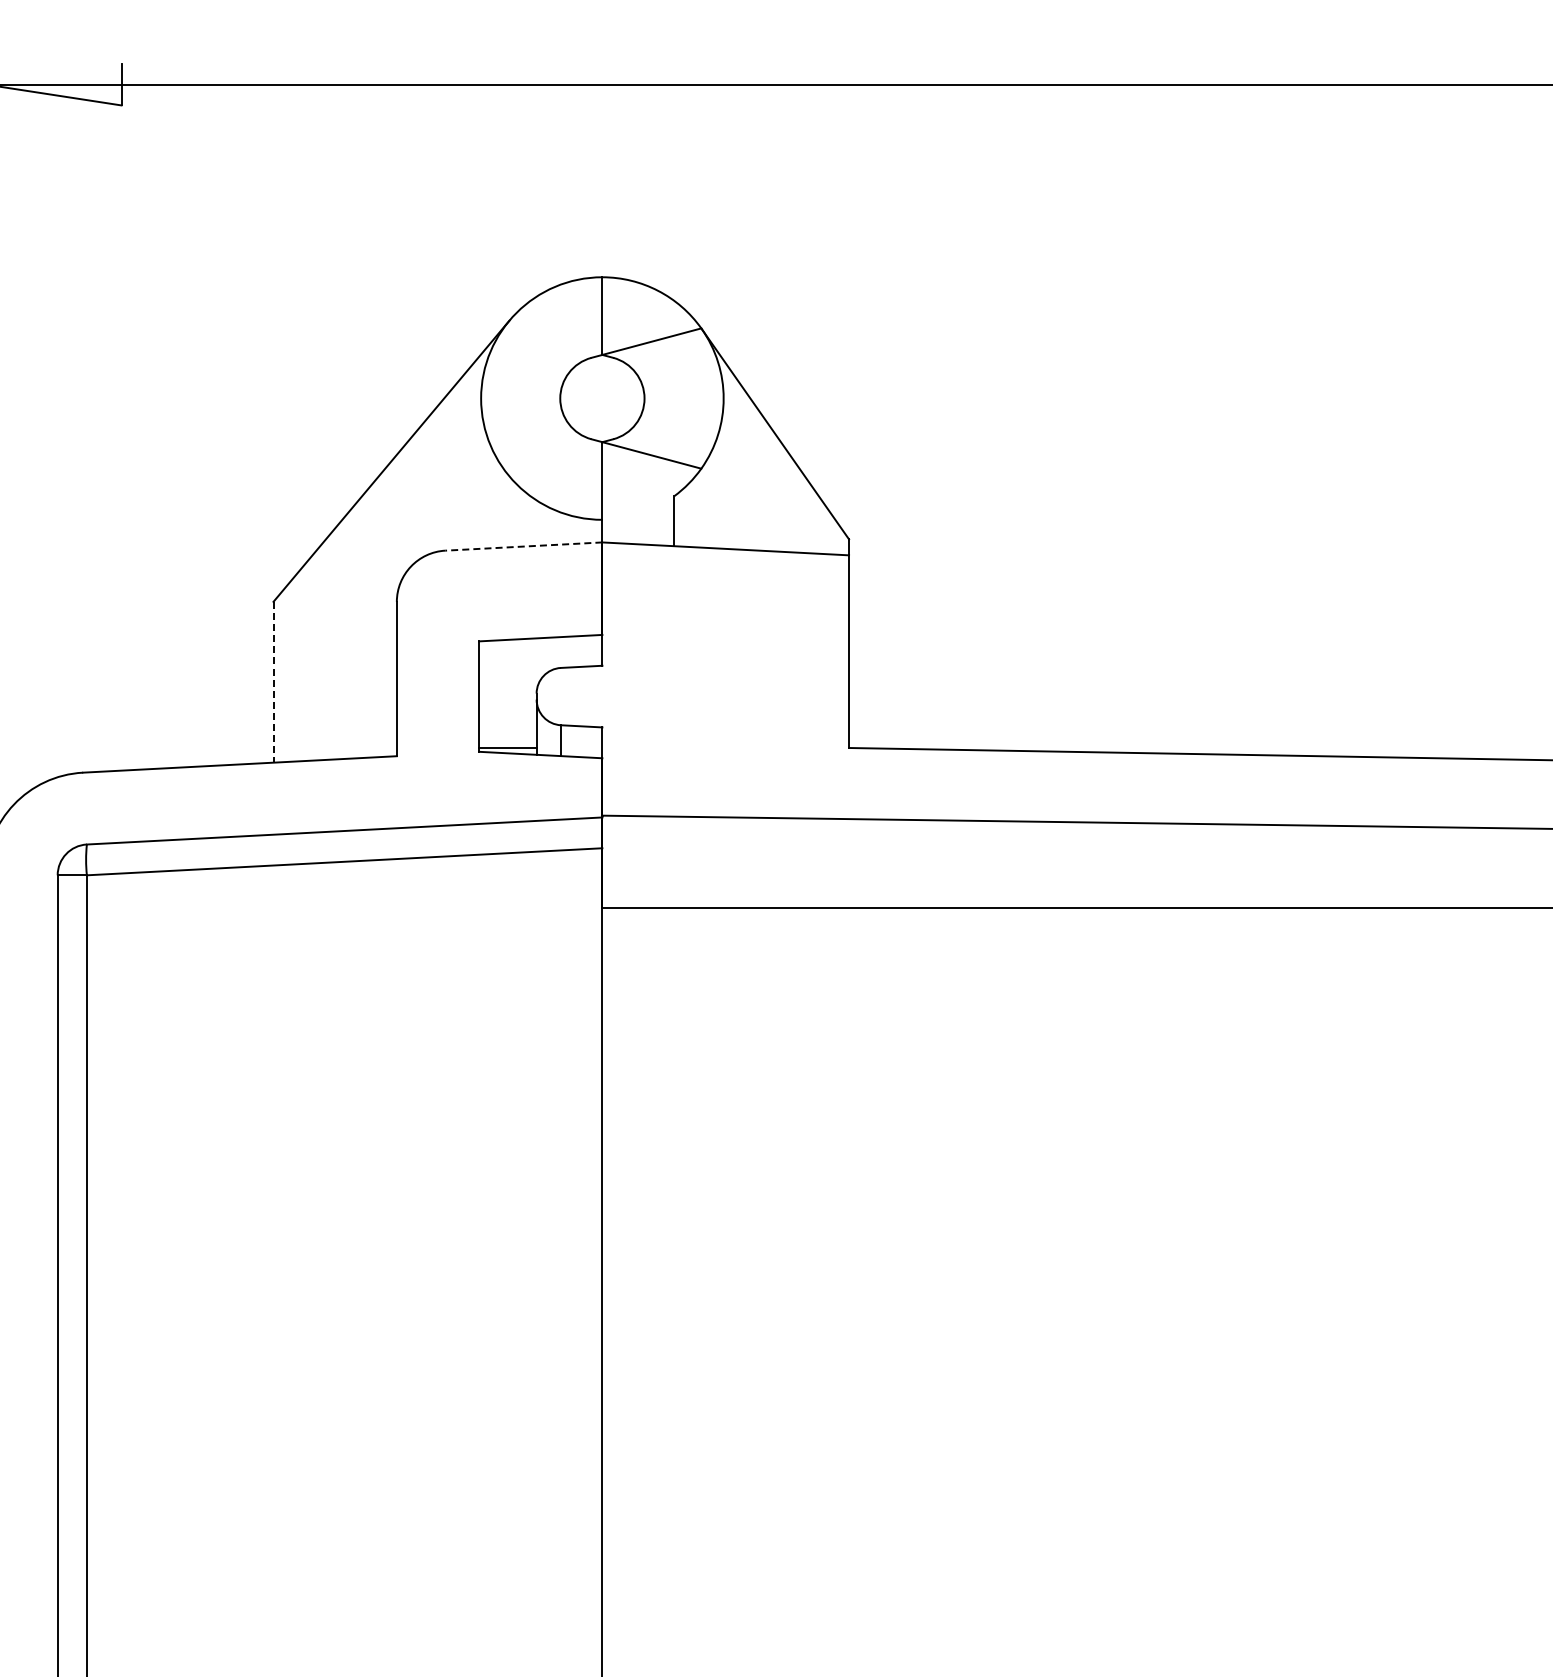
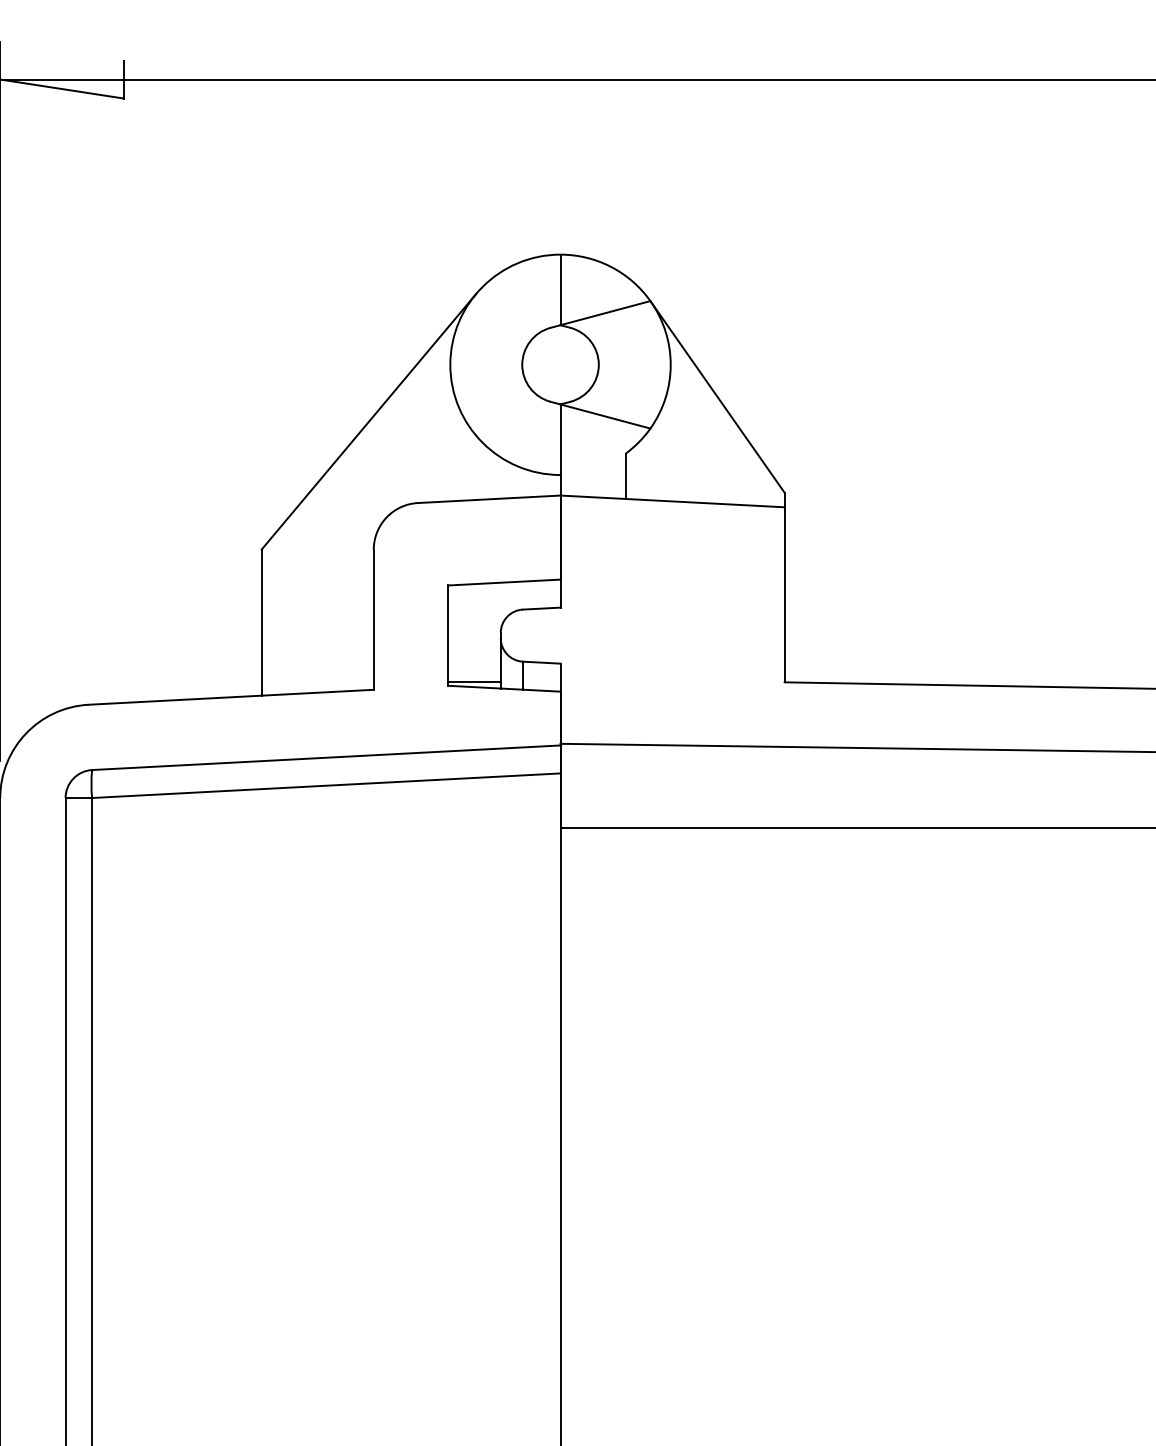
line: (523, 546) -> (488, 499), dashed -> solid
line: (273, 682) -> (261, 622), dashed -> solid

